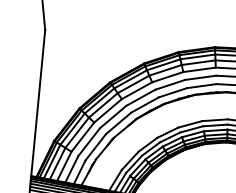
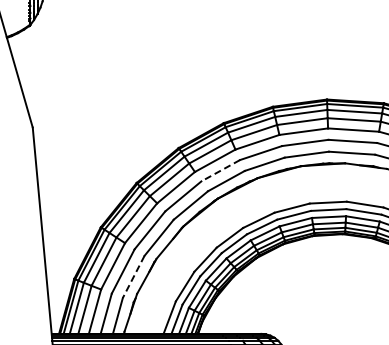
line: (170, 84) -> (220, 170), solid -> dashed
line: (95, 146) -> (133, 276), solid -> dashed

